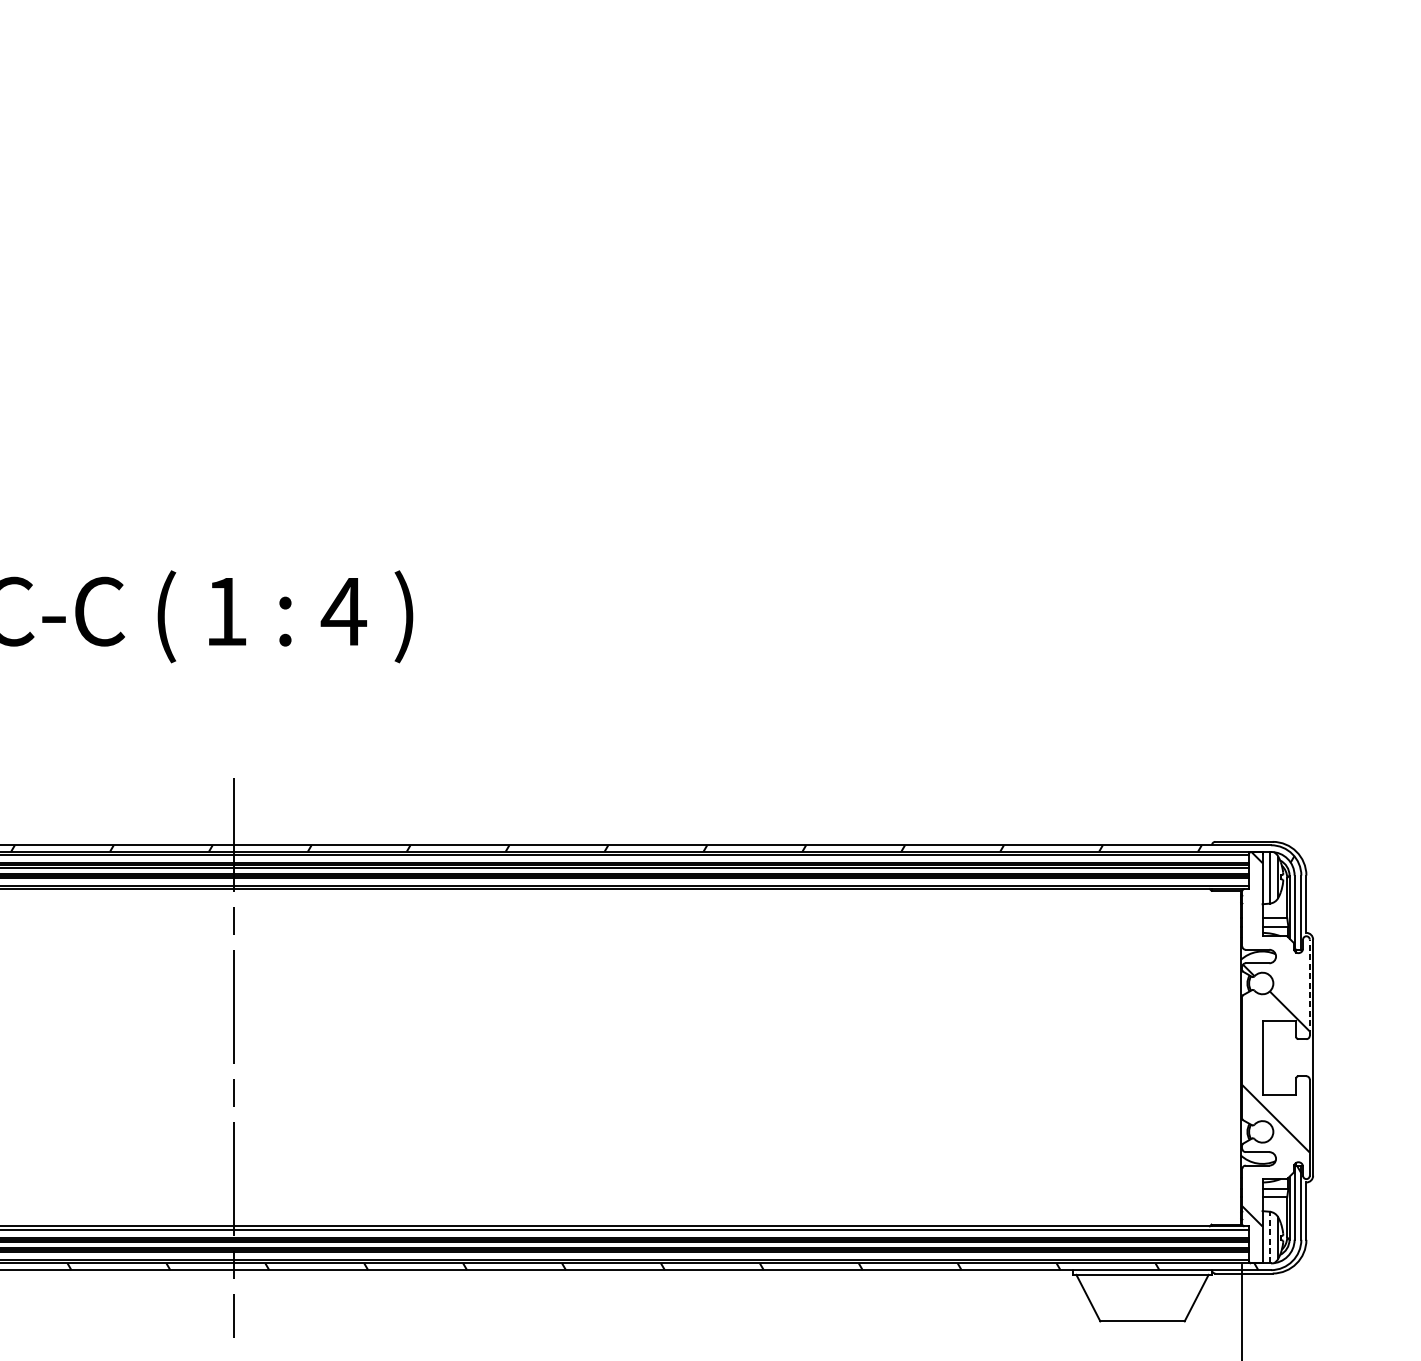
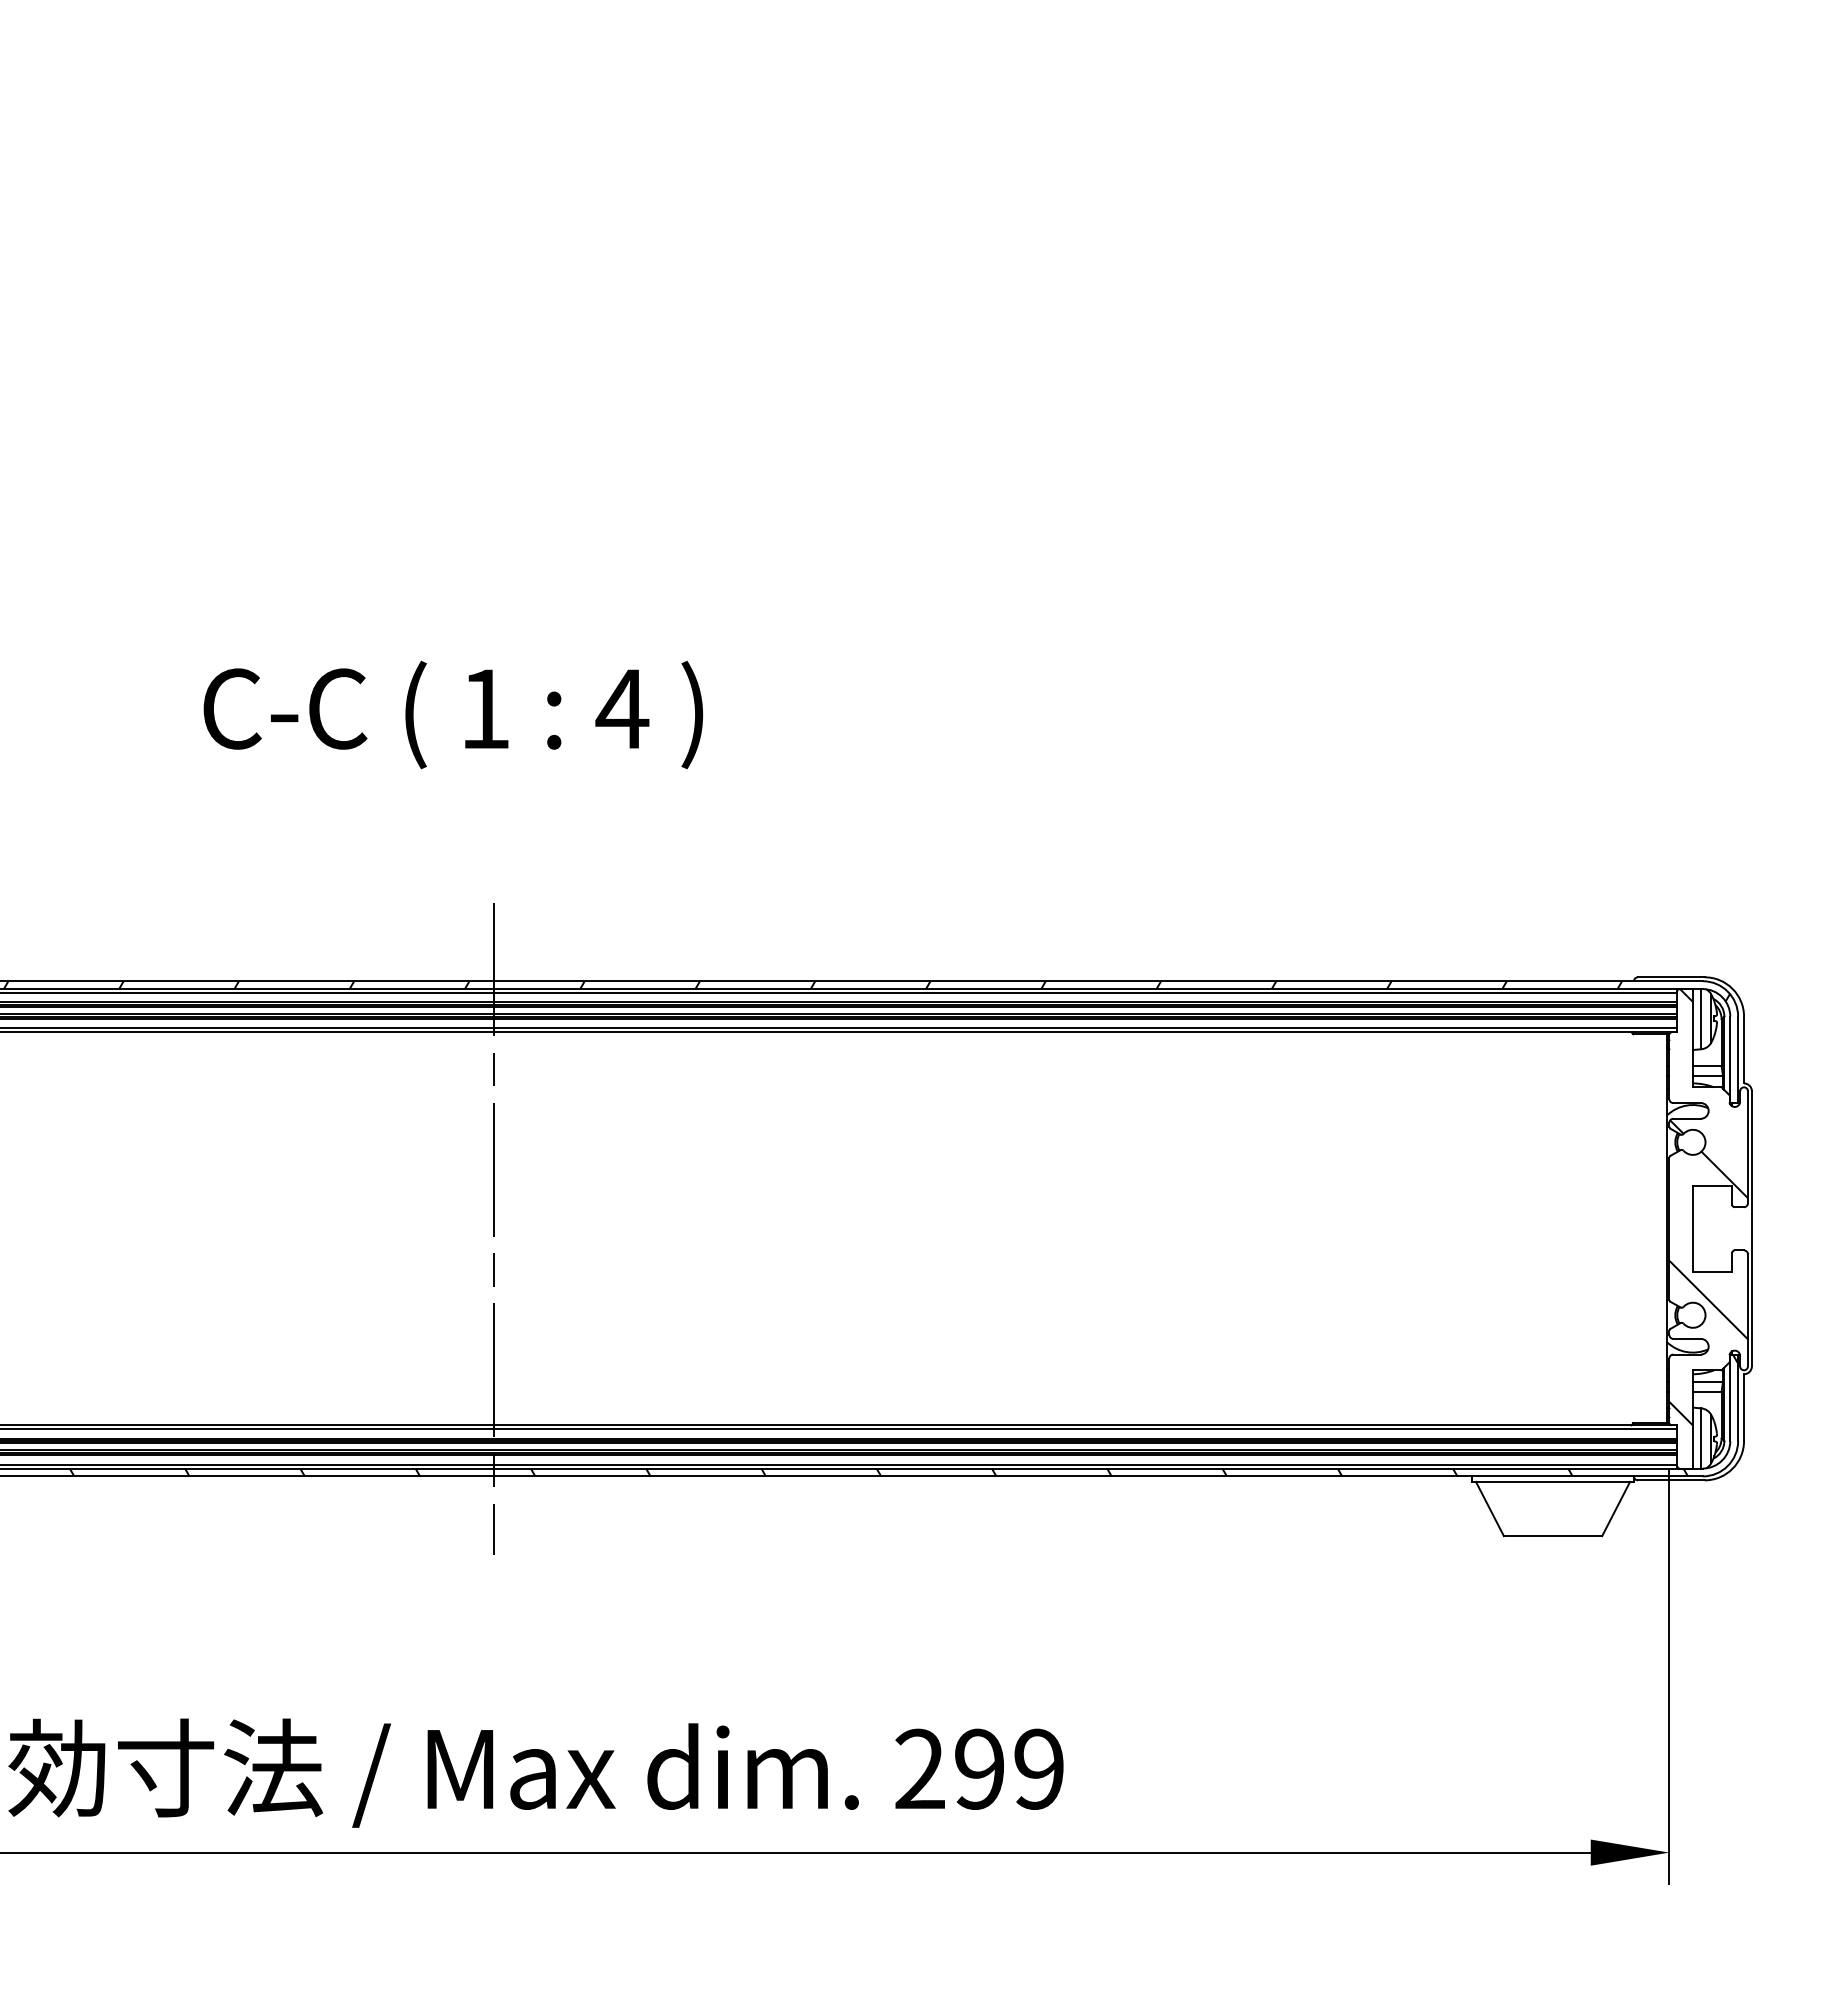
line: (1309, 987) -> (1747, 1146), dashed -> solid
line: (1269, 1236) -> (1701, 1437), dashed -> solid

